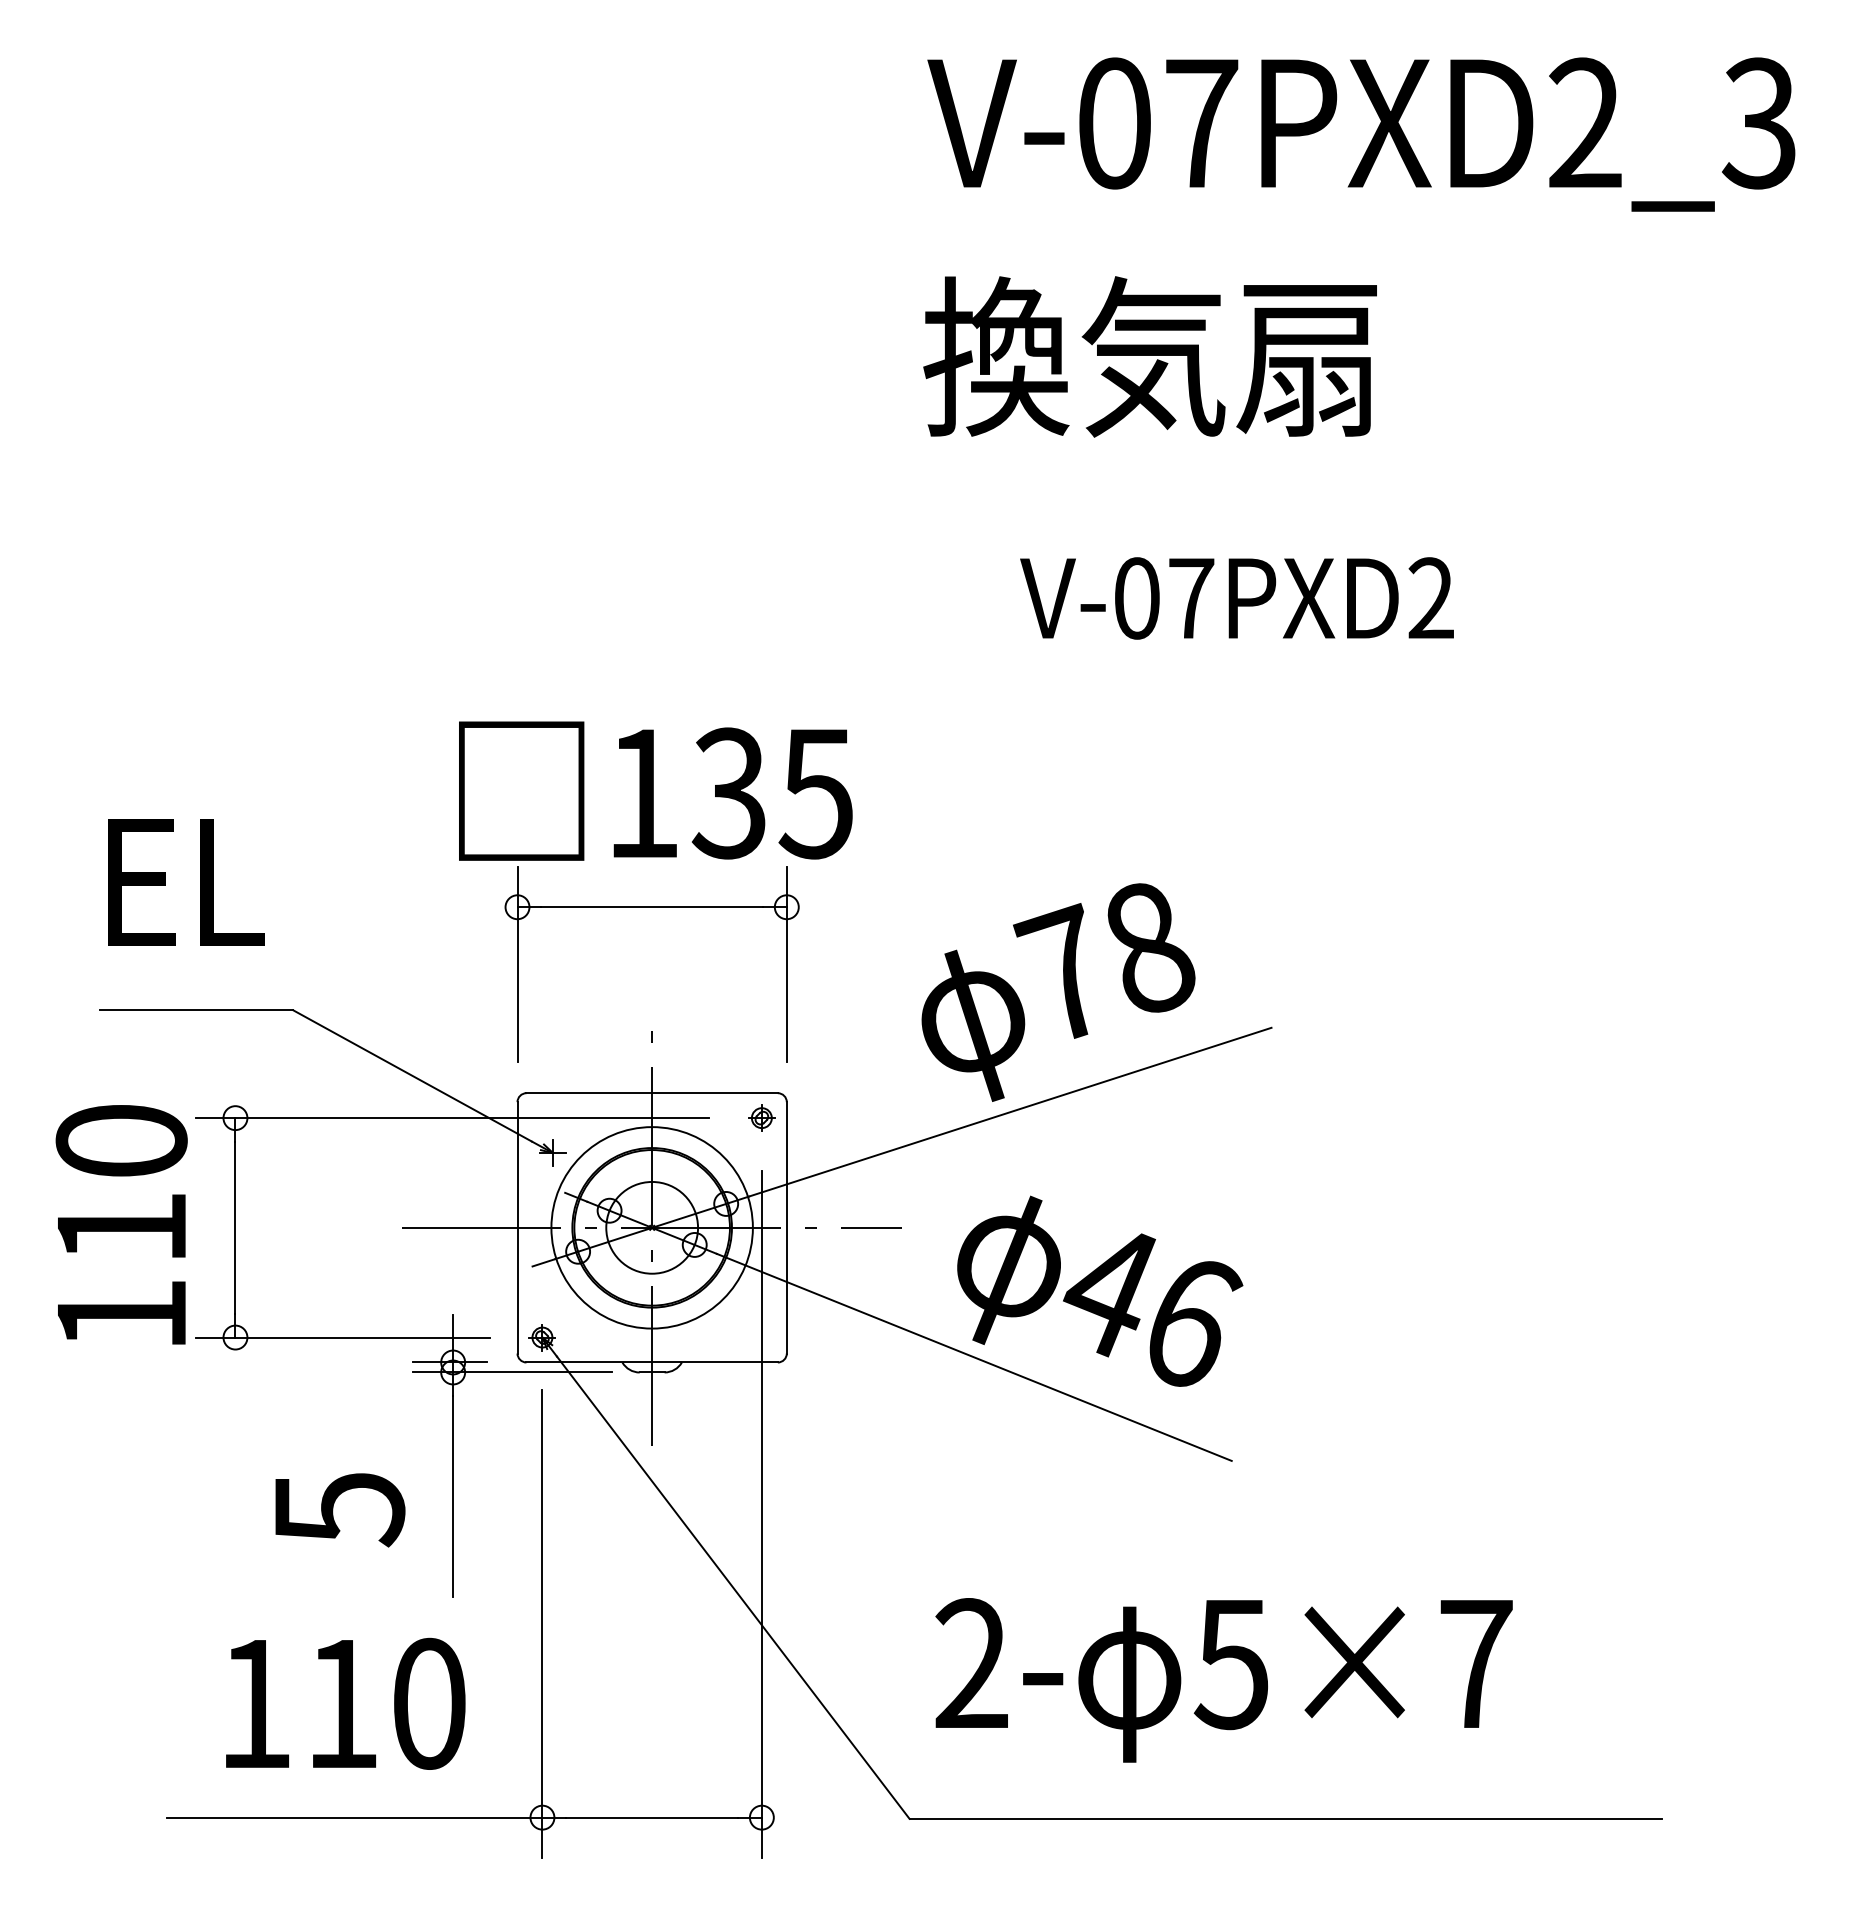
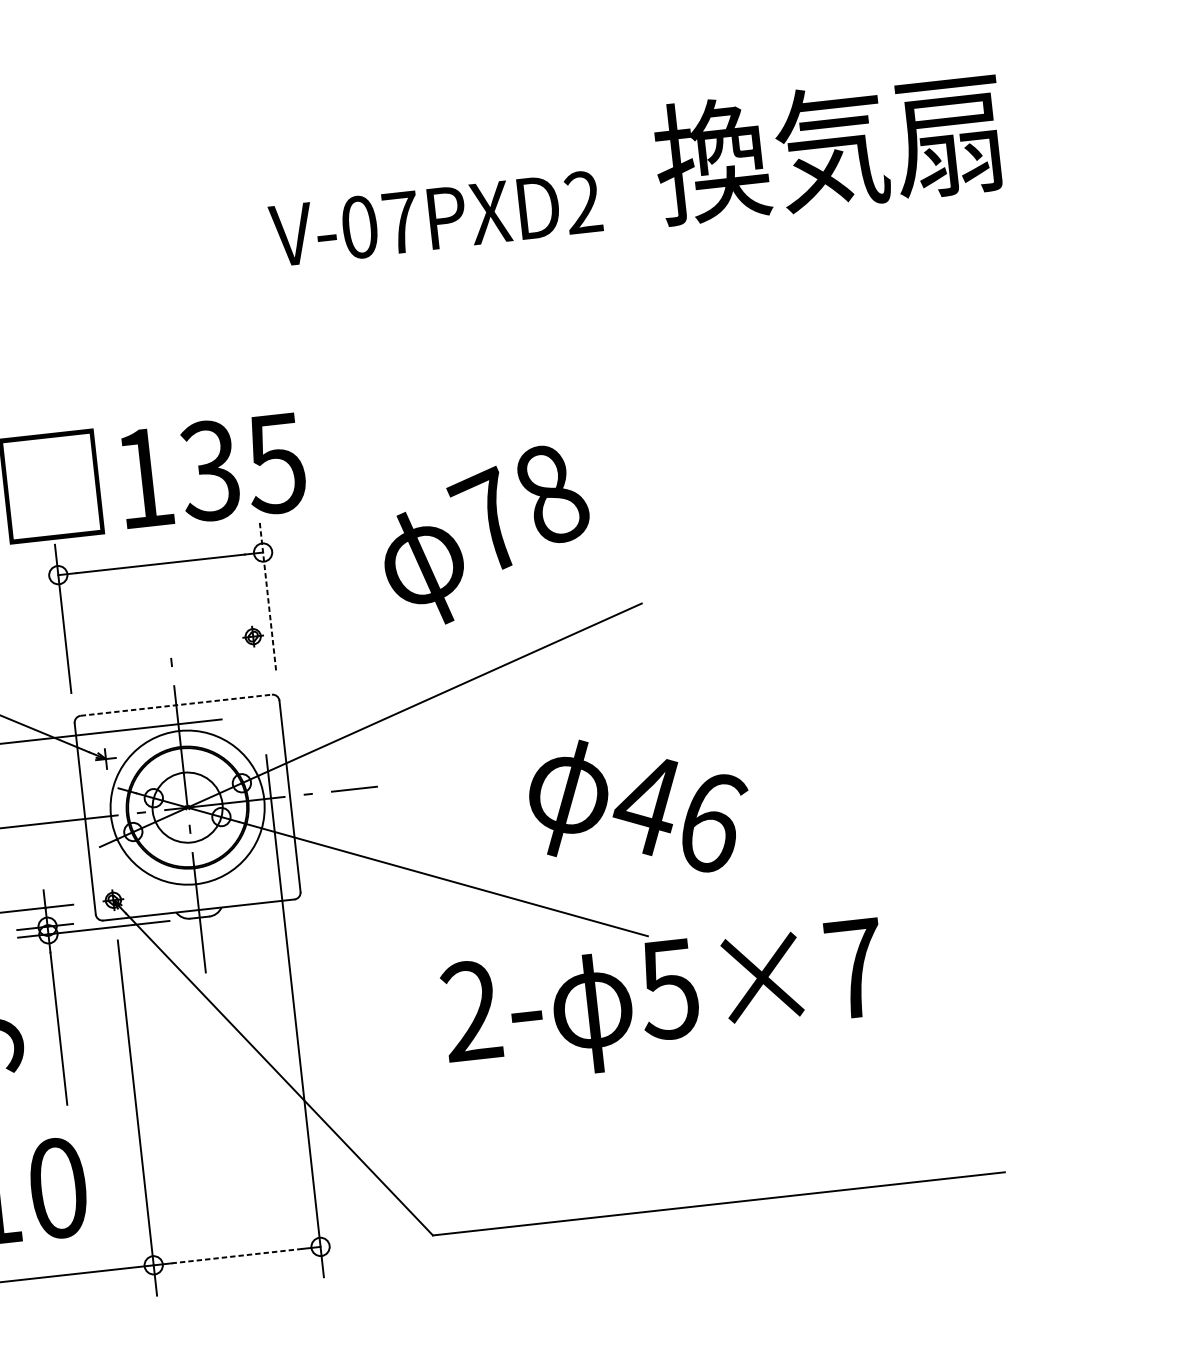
text: (1149, 356) -> (828, 147), moved
text: (1236, 598) -> (435, 218), moved
line: (786, 964) -> (267, 596), solid -> dashed
text: (1058, 992) -> (486, 535), moved
line: (652, 1093) -> (176, 705), solid -> dashed
part: (761, 1117) -> (252, 636), moved
text: (1100, 1290) -> (640, 805), moved
text: (1223, 1680) -> (664, 1002), moved
line: (652, 1817) -> (237, 1255), solid -> dashed

